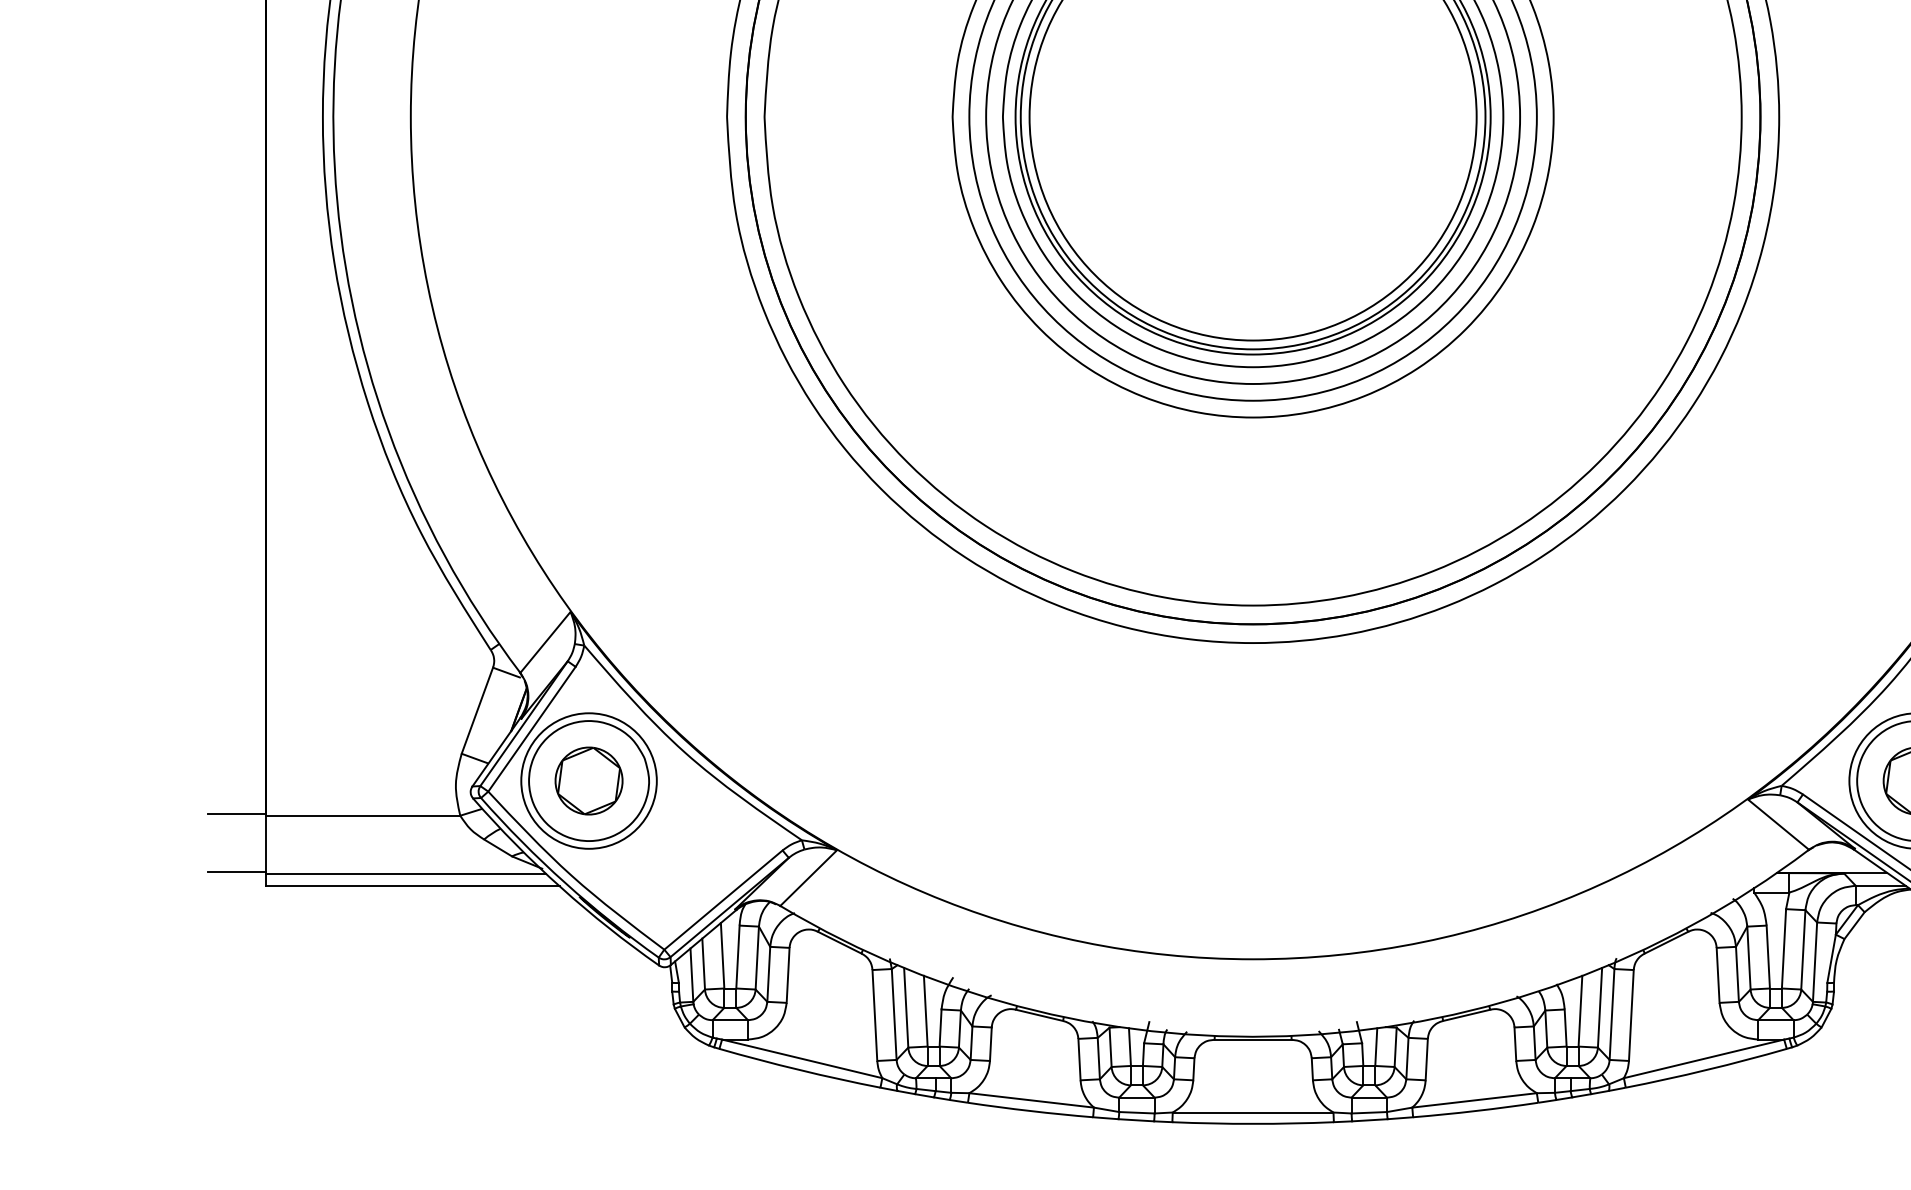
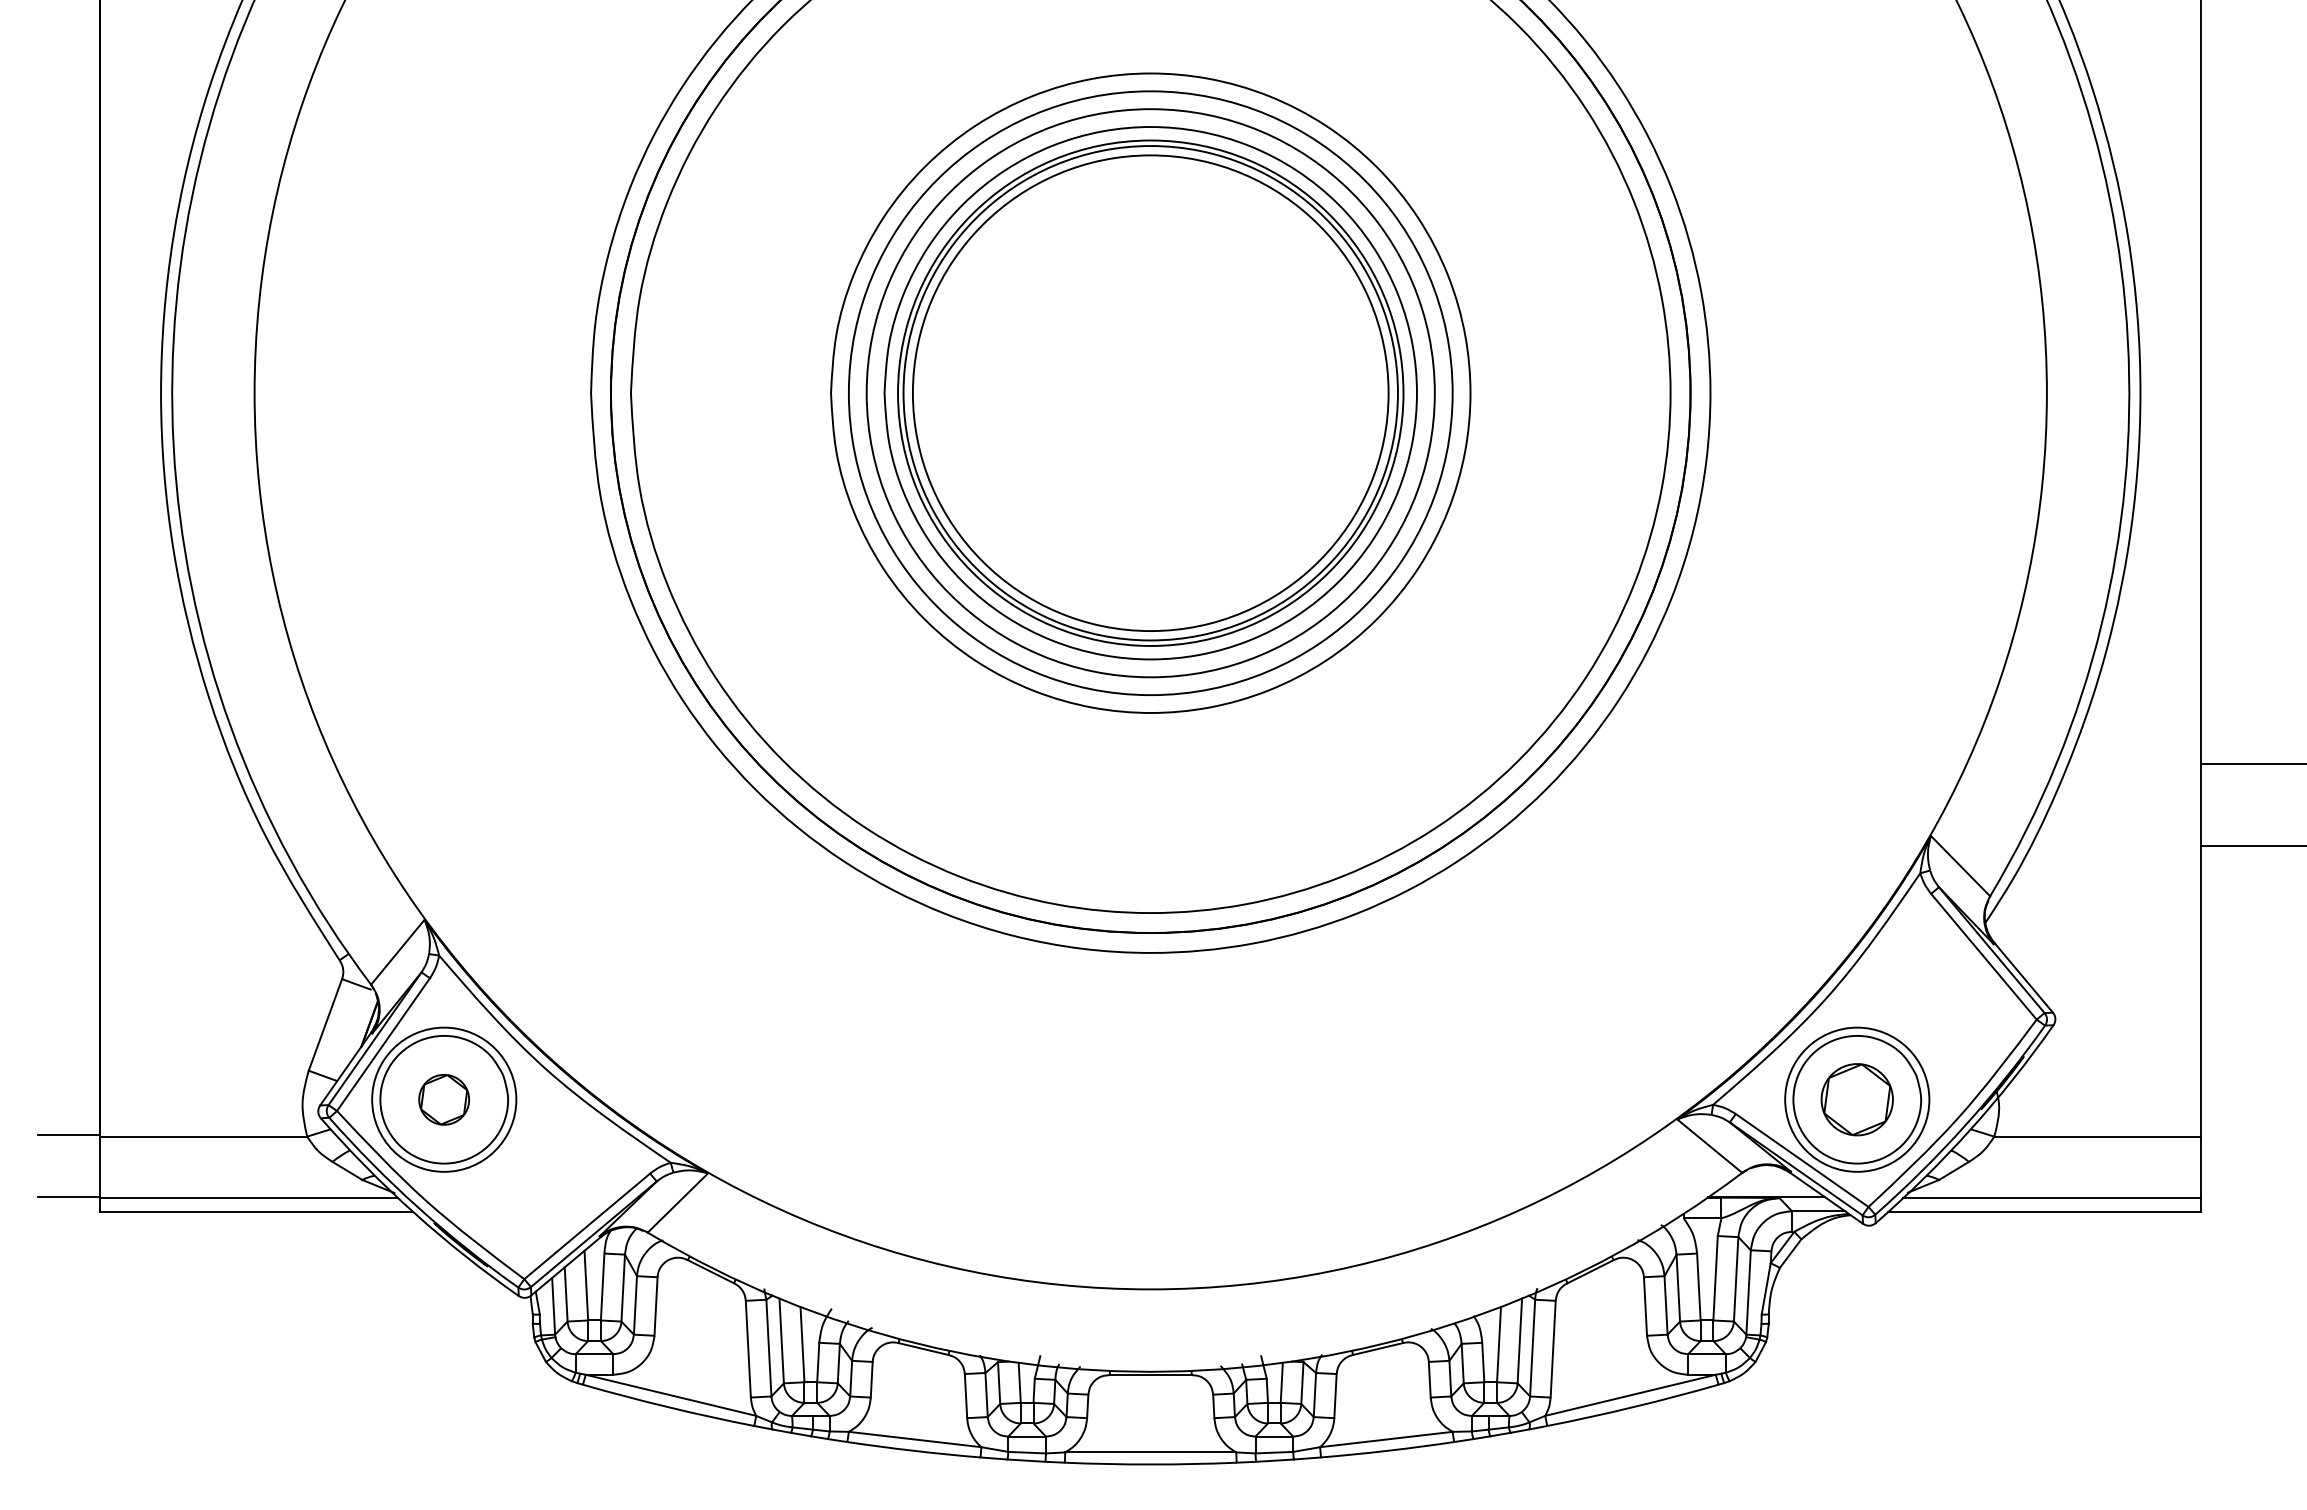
part: (588, 780) -> (443, 1099), size x0.7

